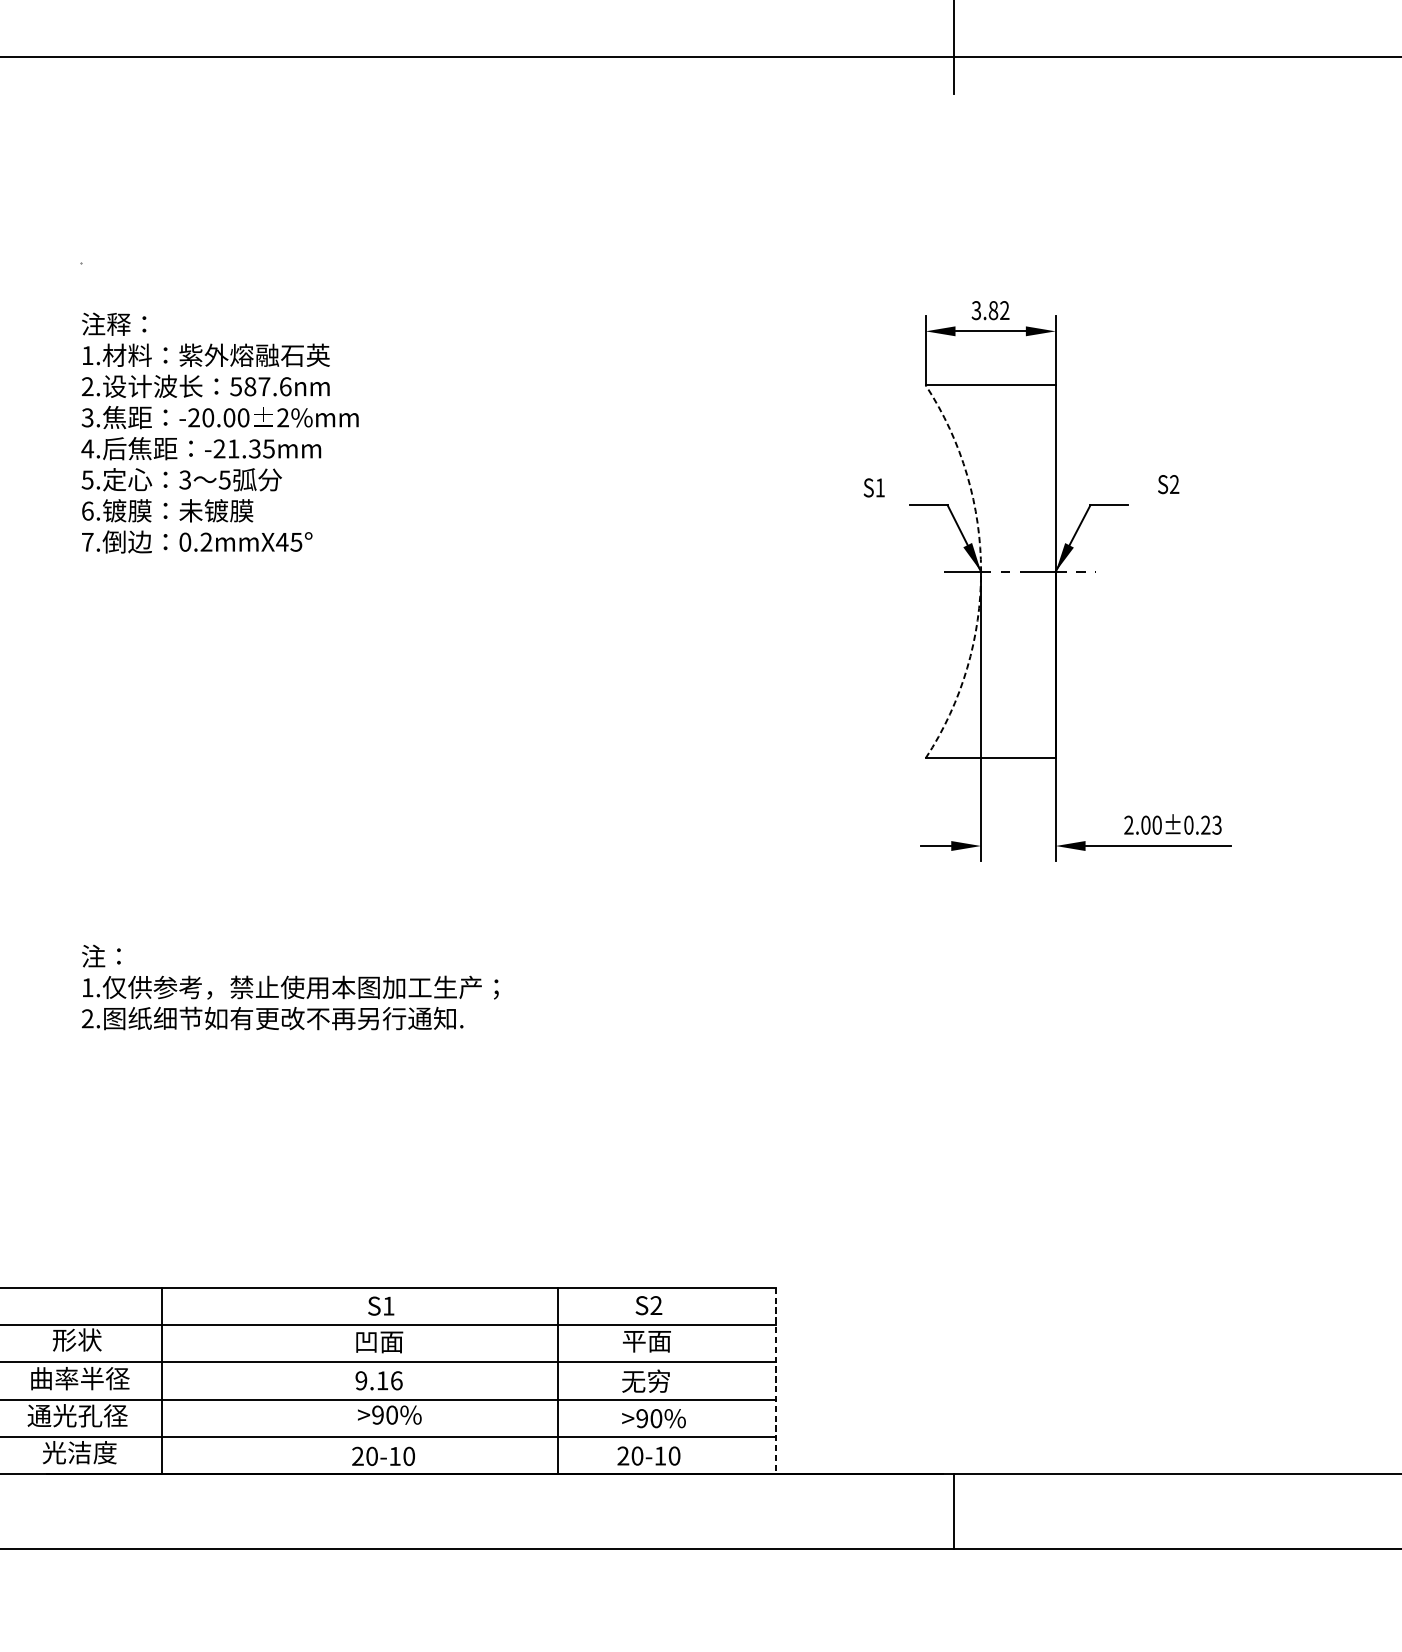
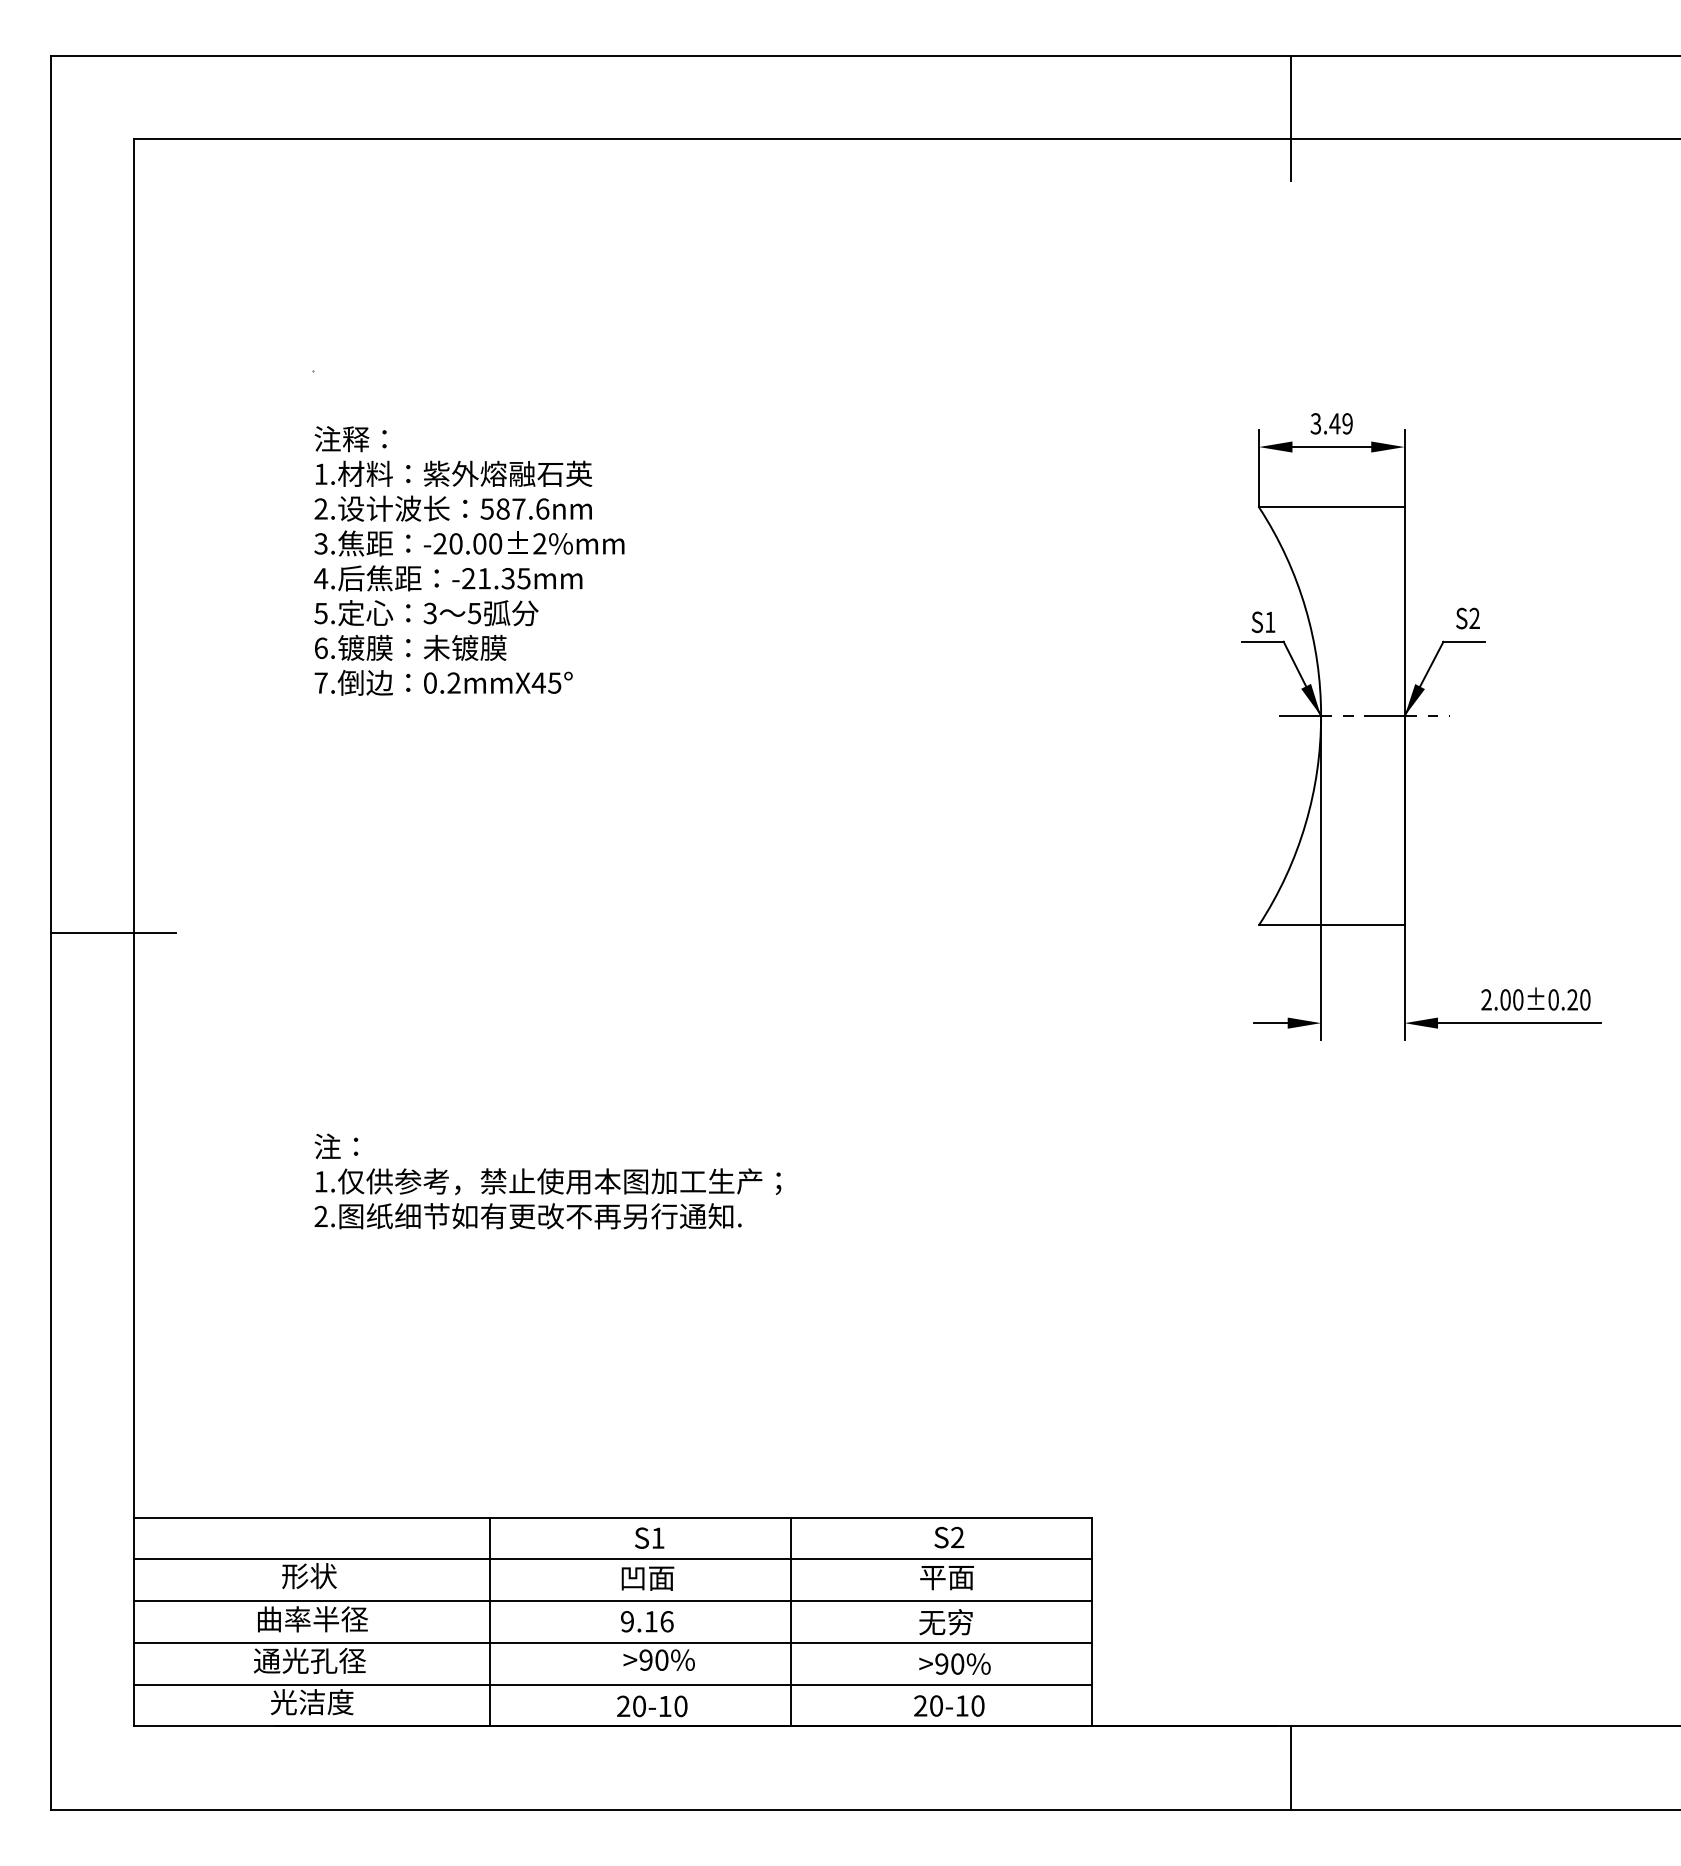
text: (998, 310) -> (1340, 423), 3.82 -> 3.49
text: (1168, 484) -> (1467, 618), moved
text: (874, 488) -> (1263, 622), moved
arc: (981, 572) -> (1321, 716), dashed -> solid
text: (1217, 824) -> (1585, 999), 2.00±0.23 -> 2.00±0.20
line: (162, 1380) -> (490, 1621), moved
line: (558, 1380) -> (791, 1621), moved
line: (775, 1381) -> (1091, 1622), dashed -> solid

